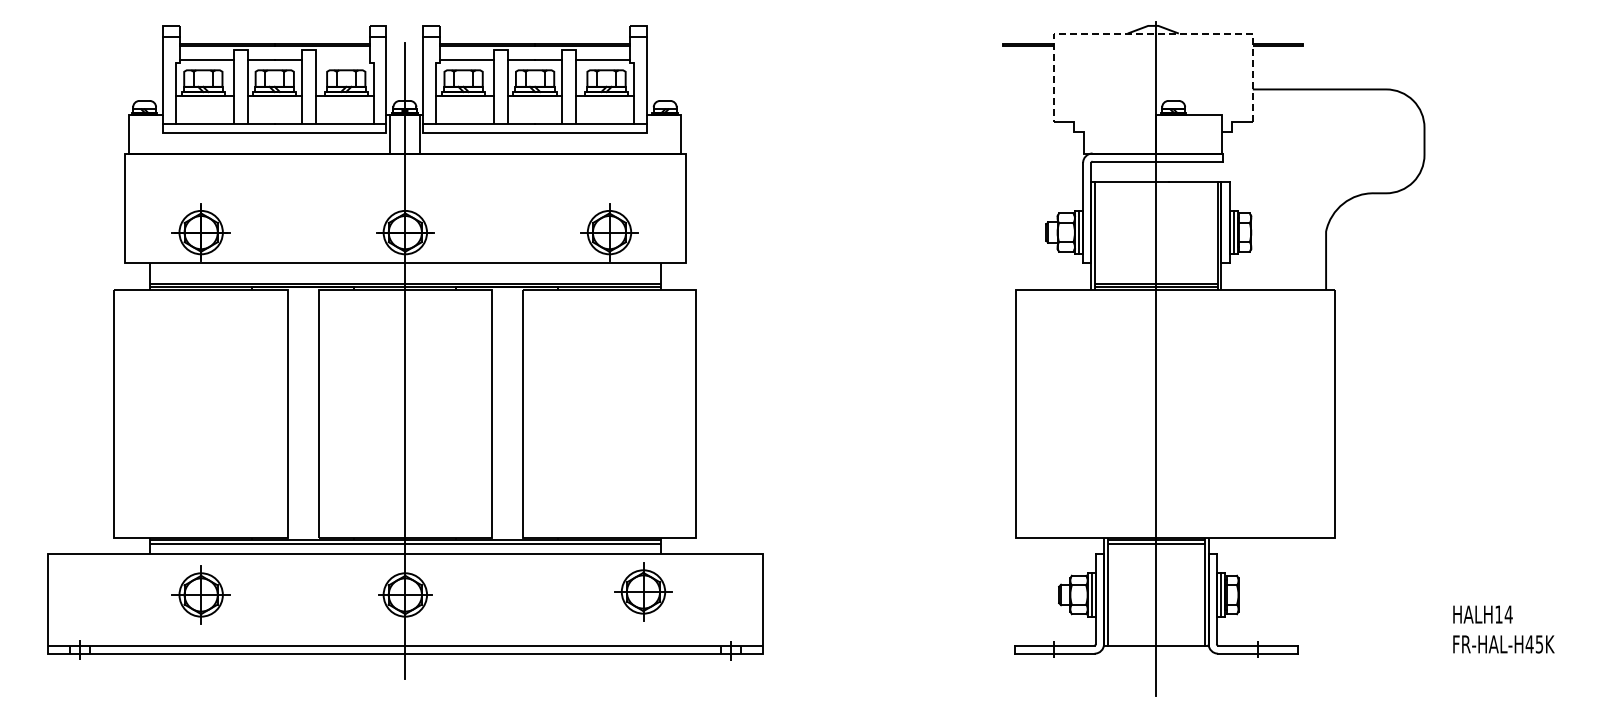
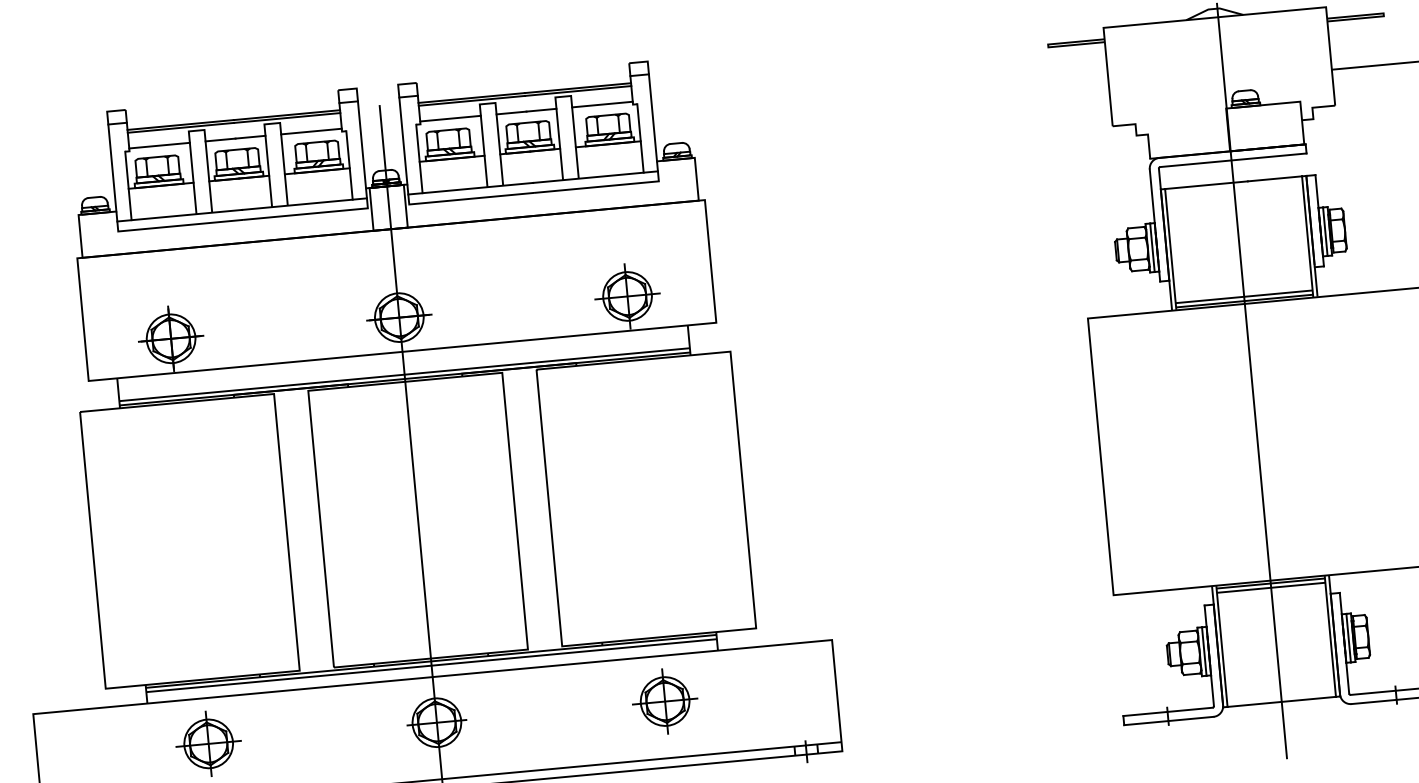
line: (1153, 33) -> (1215, 17), dashed -> solid
line: (342, 60) -> (311, 131), added
part: (643, 591) -> (665, 701), moved

